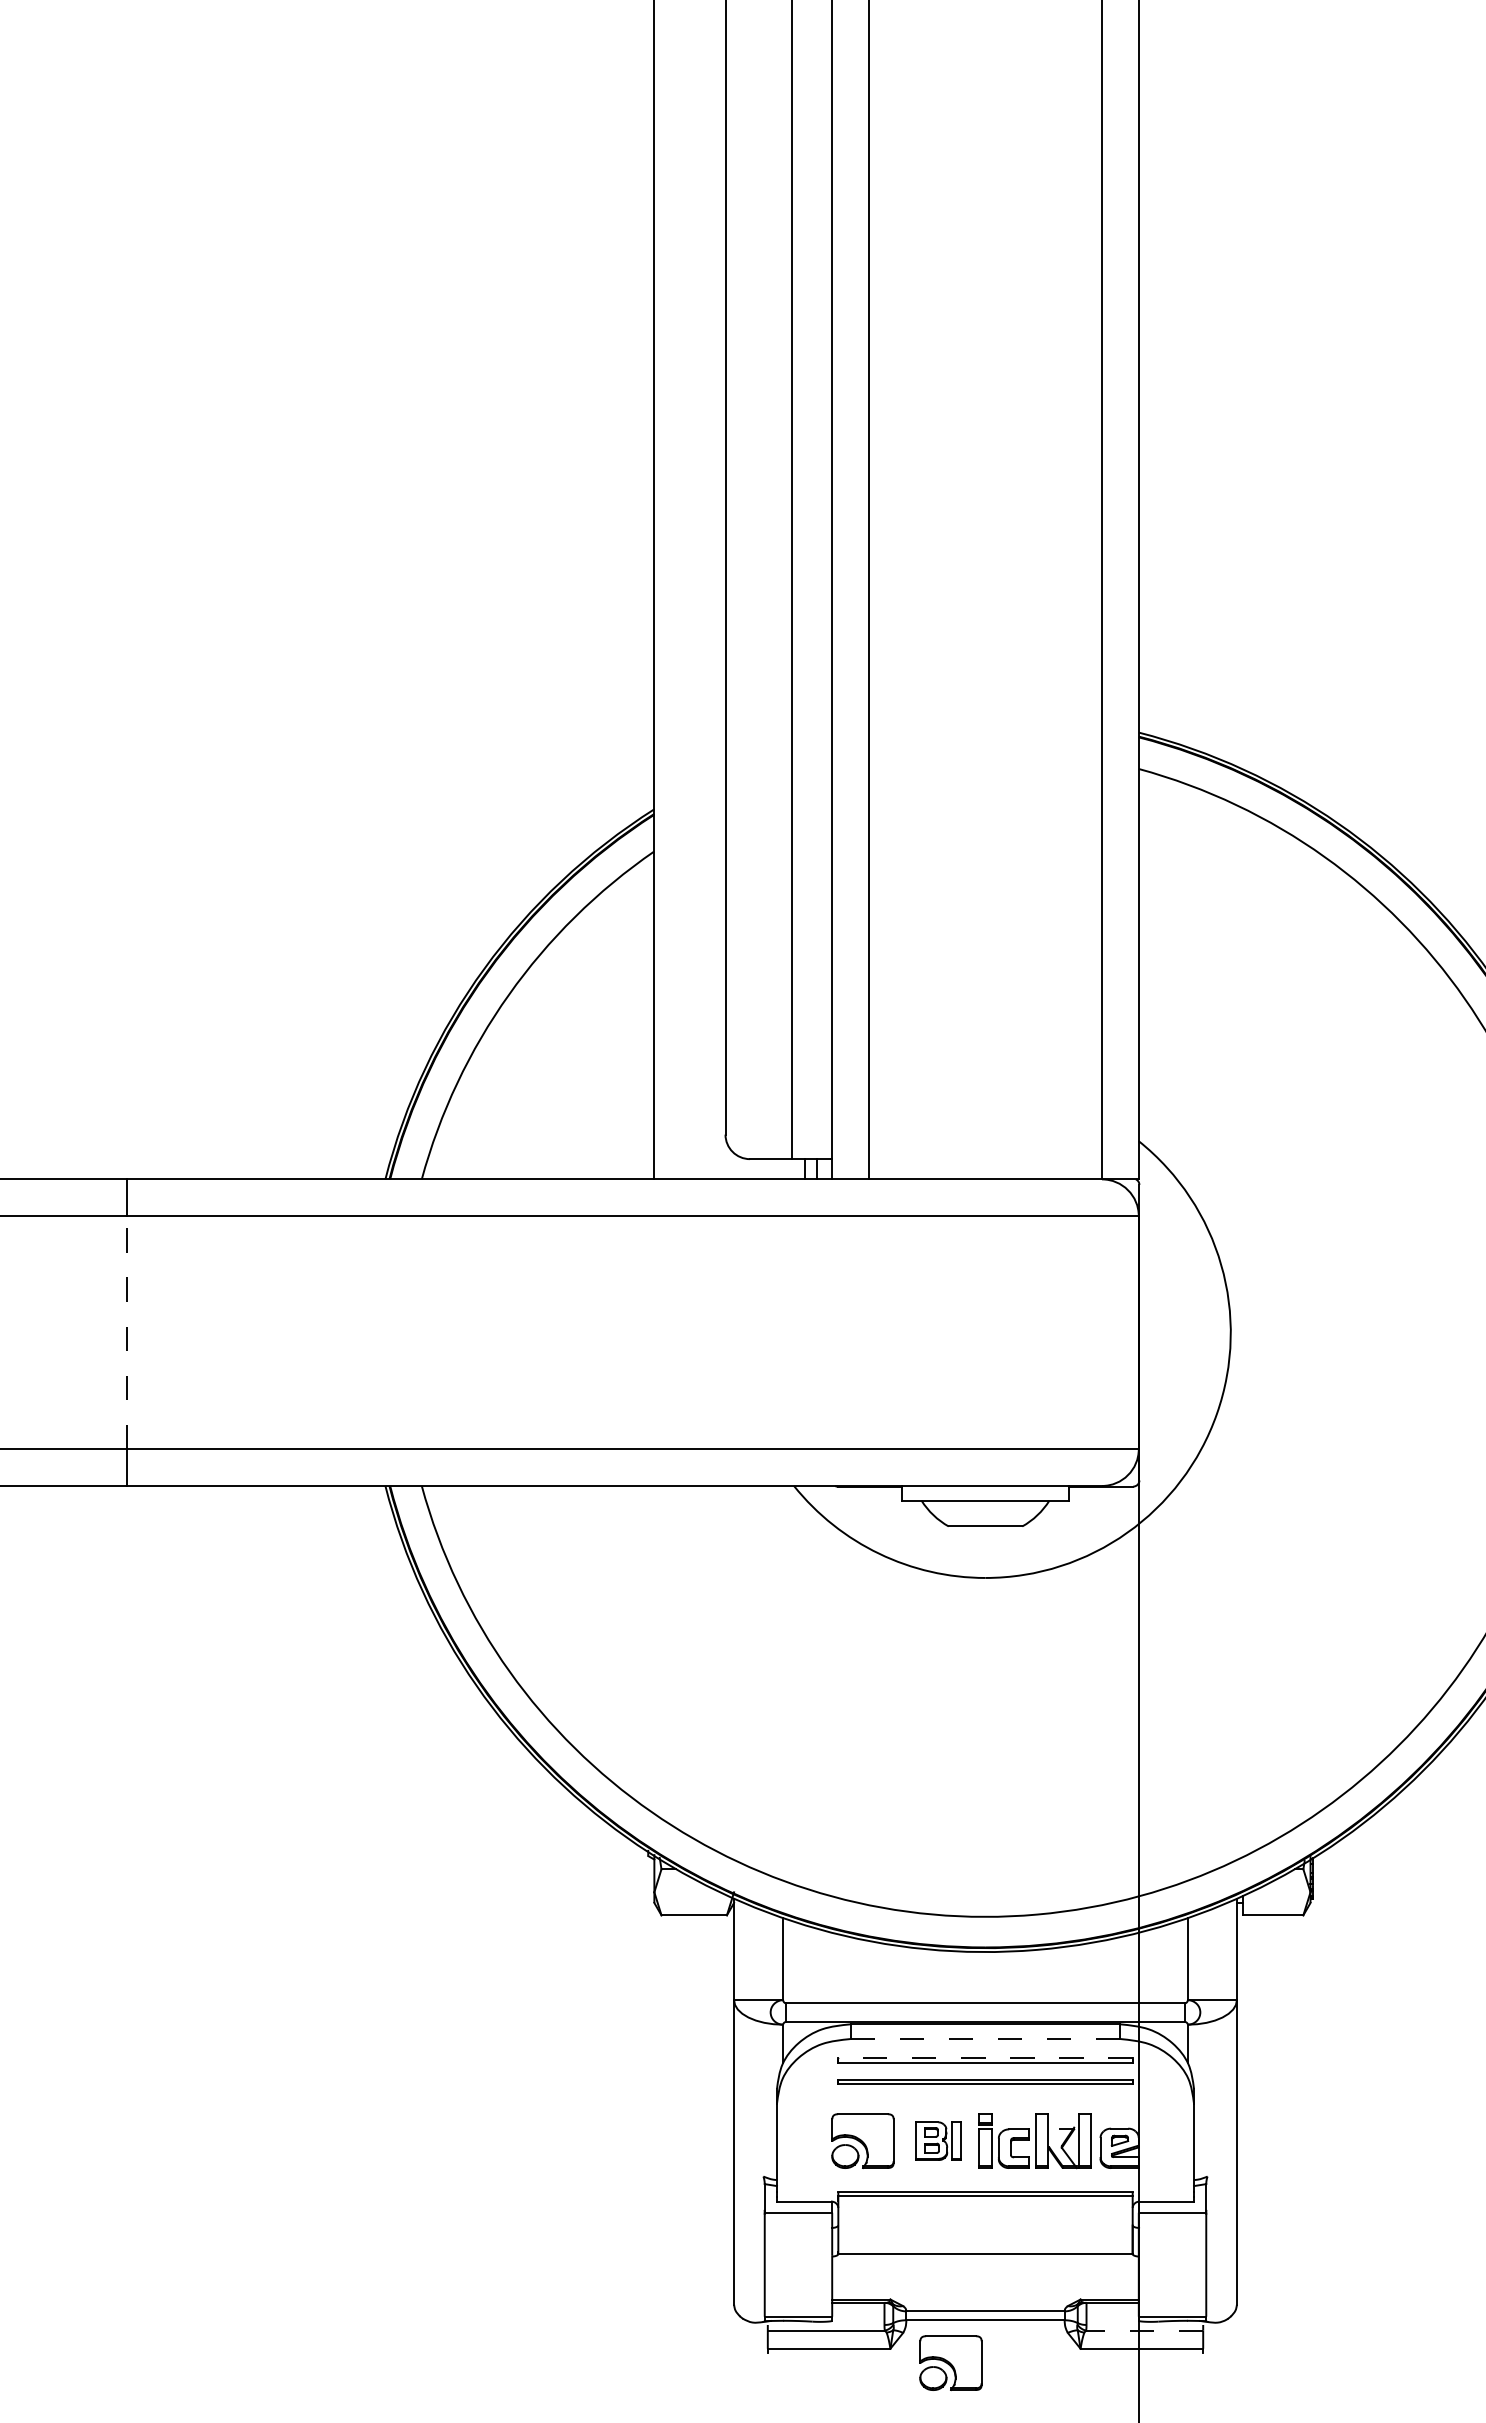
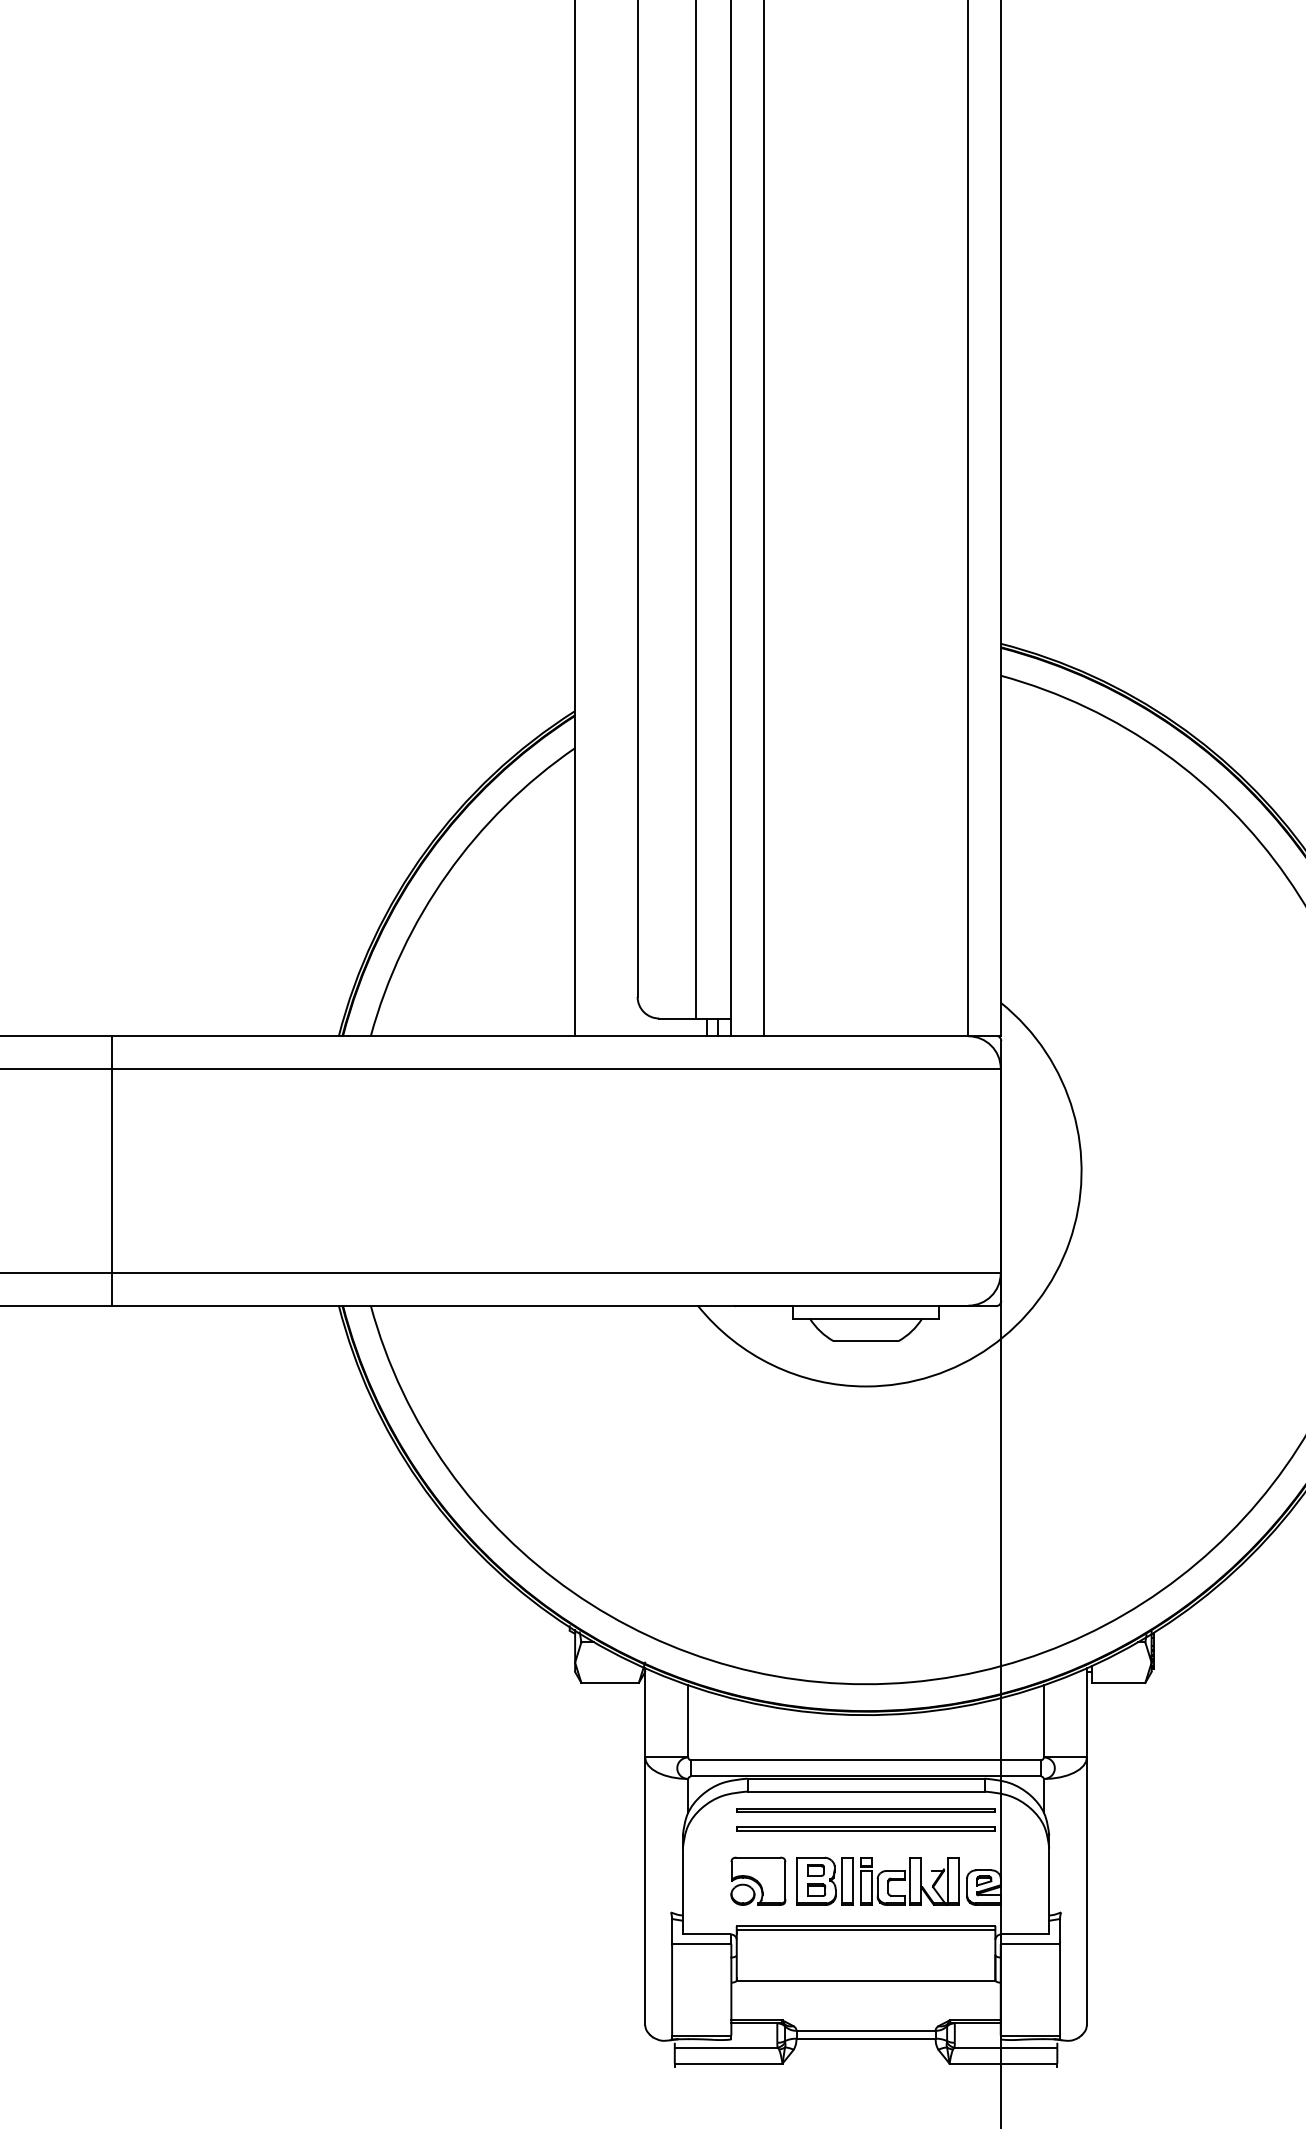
line: (127, 1332) -> (112, 1170), dashed -> solid
line: (985, 2039) -> (866, 1791), dashed -> solid
line: (985, 2058) -> (866, 1808), dashed -> solid
part: (938, 2140) -> (824, 1880), size x1.43
line: (1144, 2330) -> (1005, 2047), dashed -> solid
part: (950, 2362) -> (835, 2075), removed

